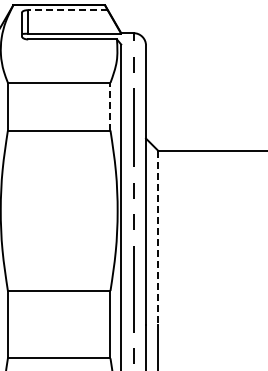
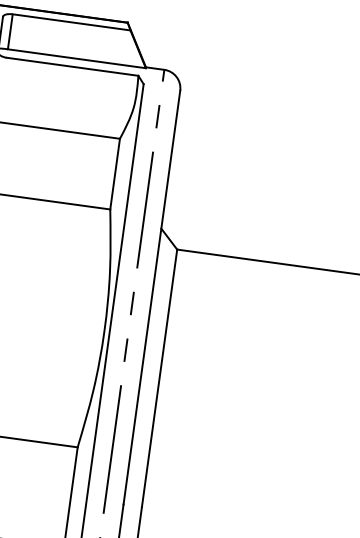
line: (67, 10) -> (70, 22), dashed -> solid
line: (110, 106) -> (115, 173), dashed -> solid
line: (158, 237) -> (159, 377), dashed -> solid

